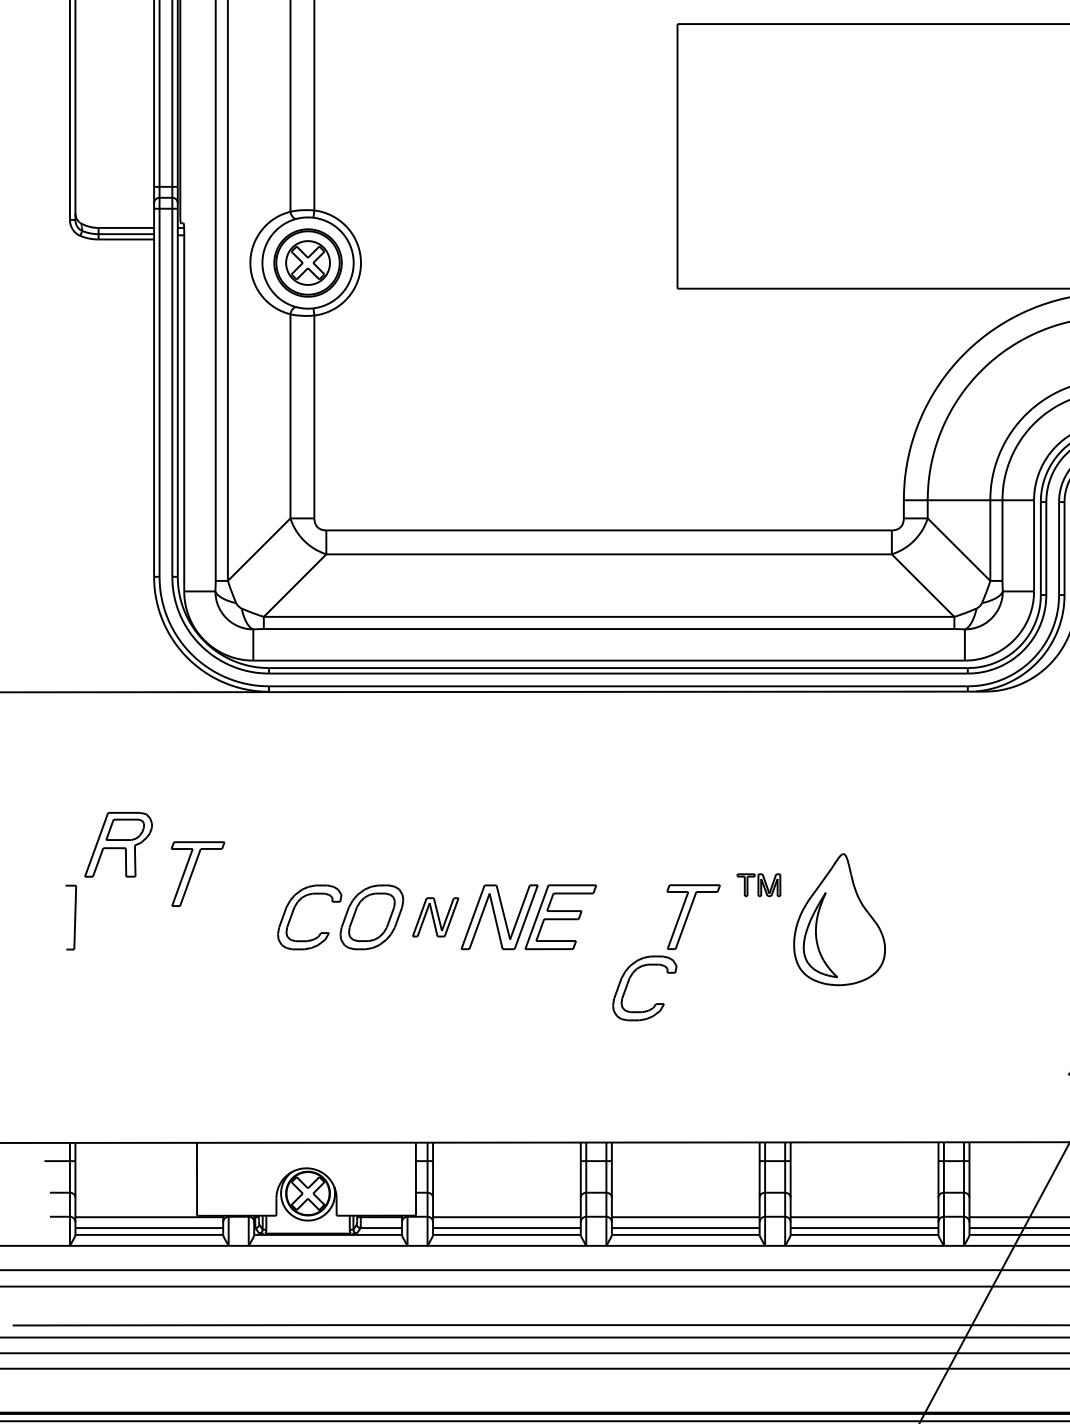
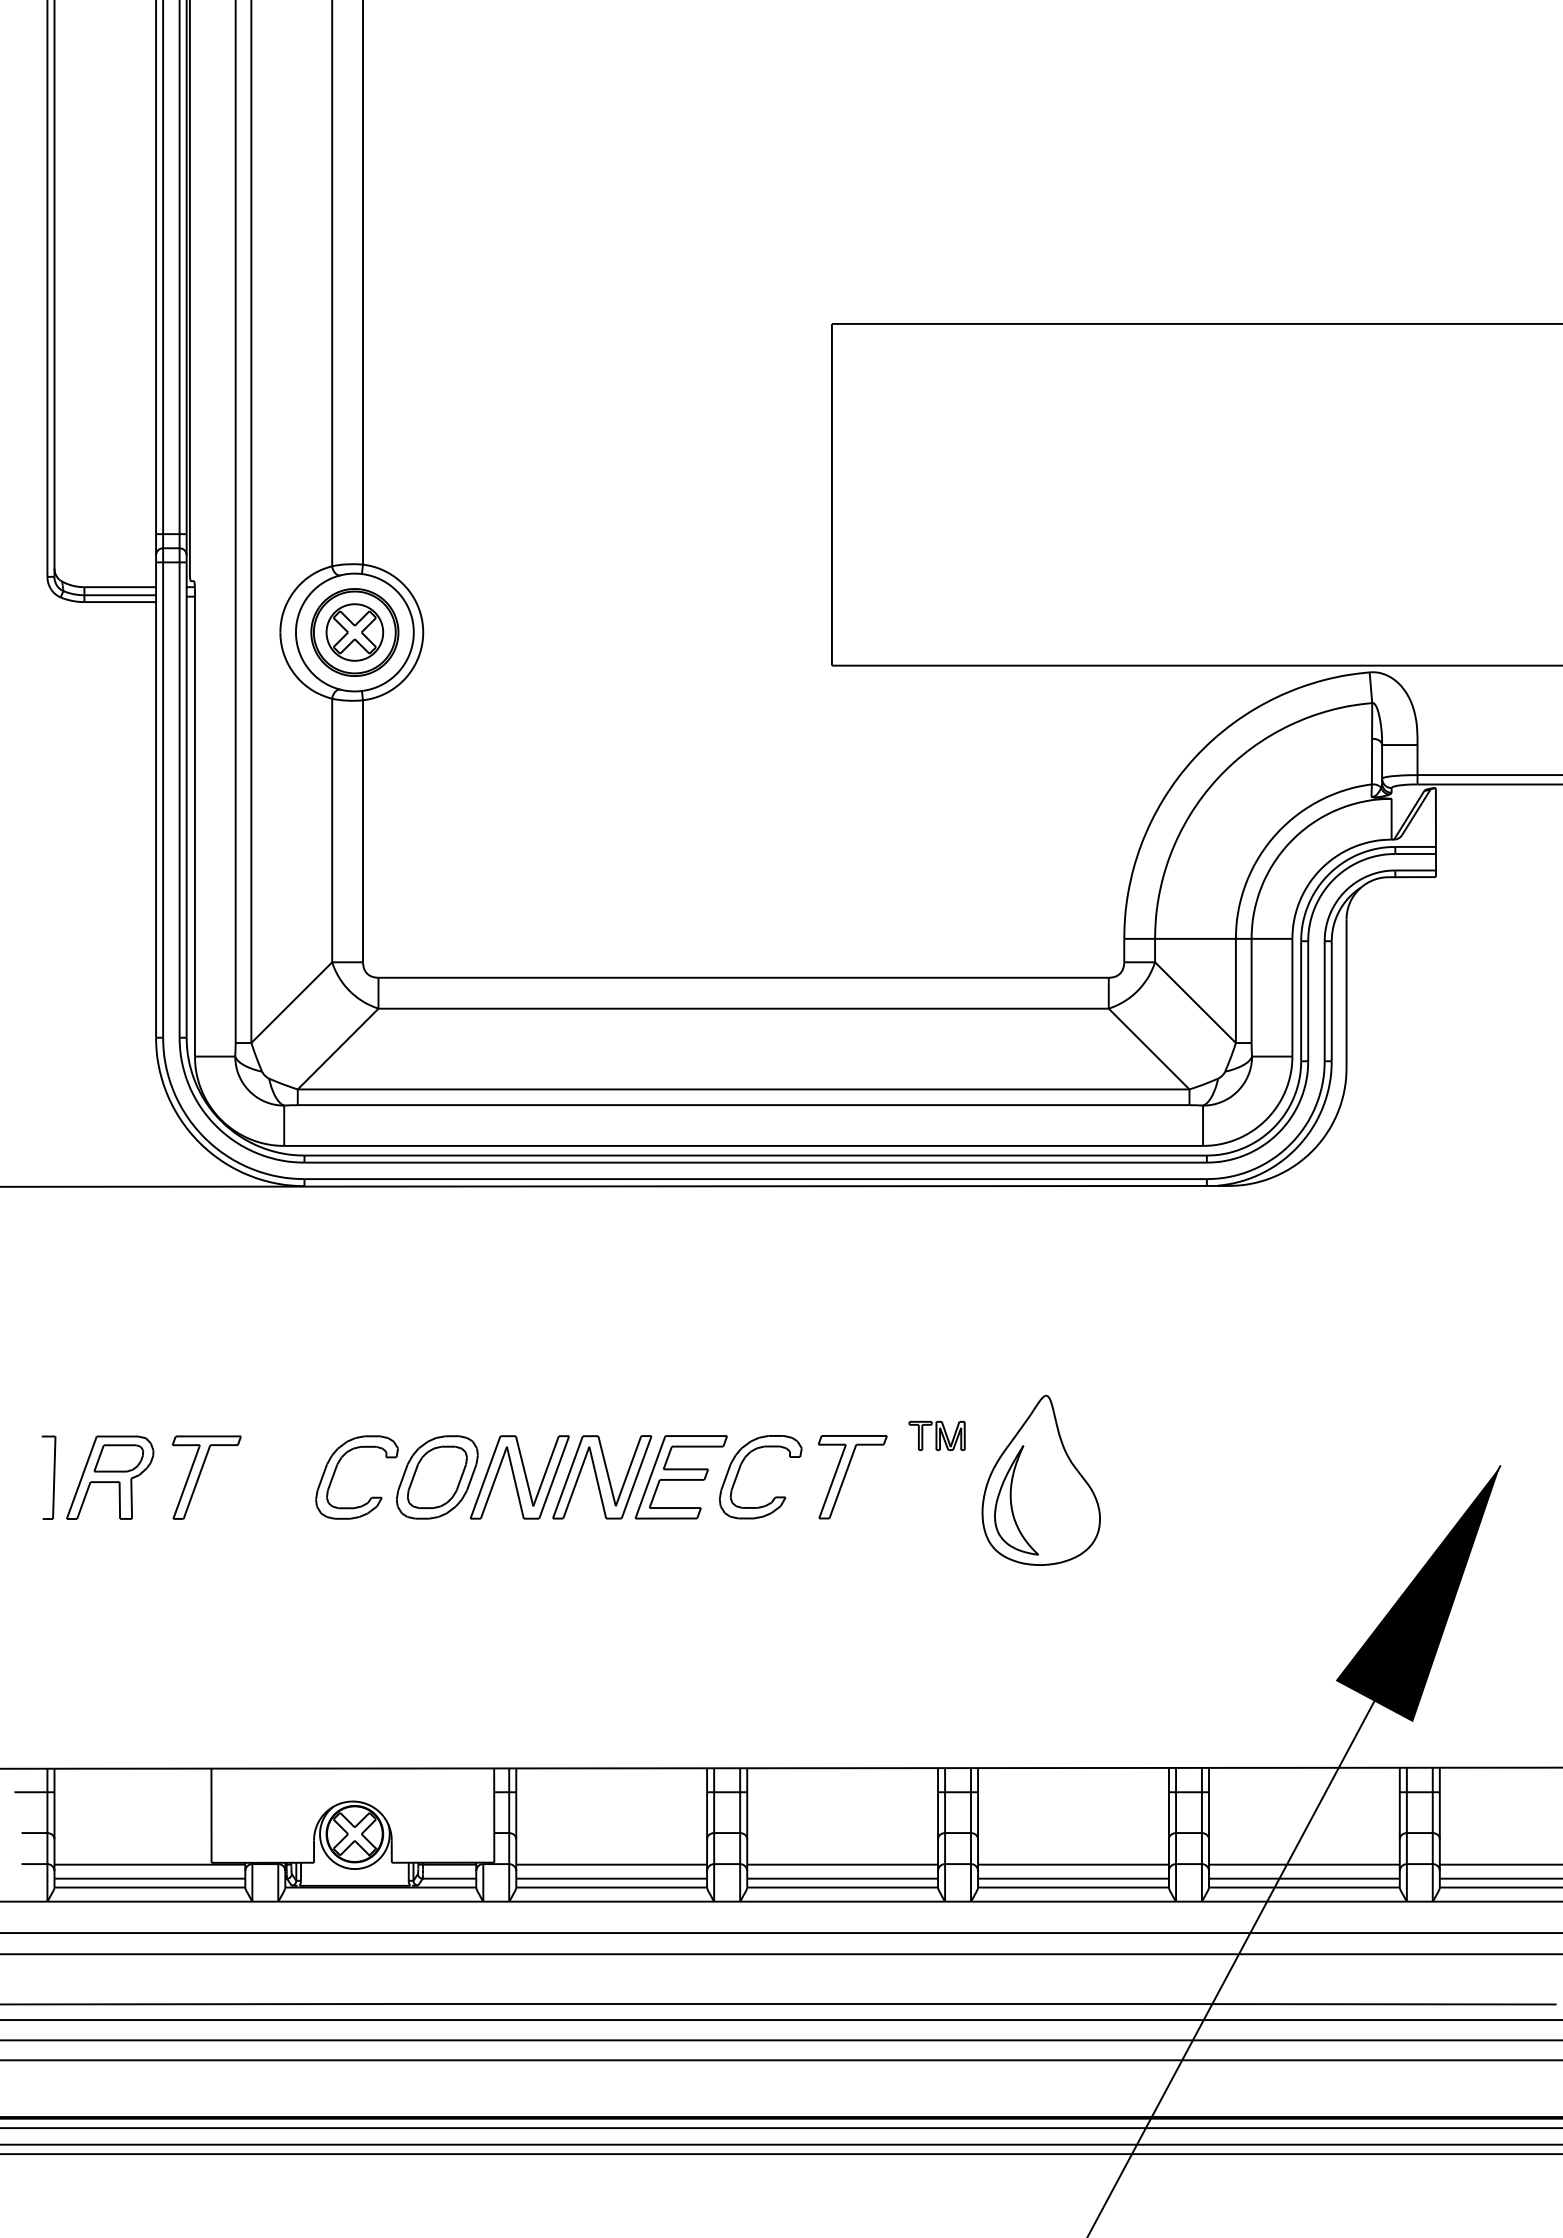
part: (118, 844) -> (110, 1477), moved
part: (193, 872) -> (200, 1475), moved
part: (435, 917) -> (519, 1477), size x1.67
part: (629, 982) -> (740, 1469), moved

